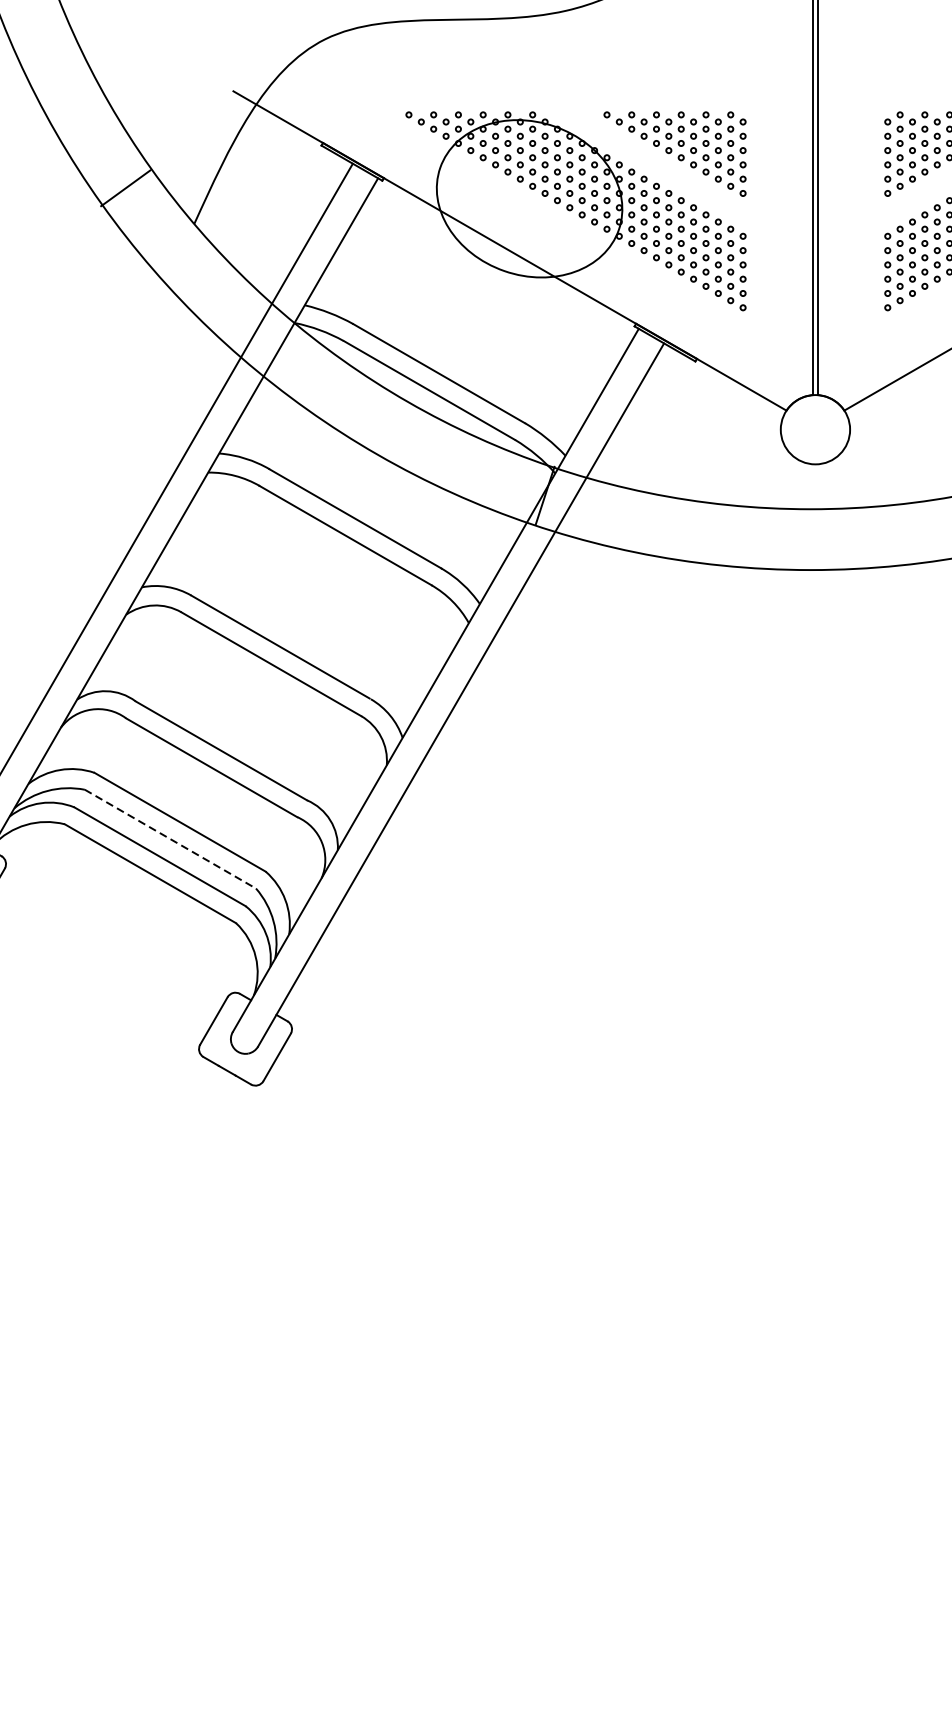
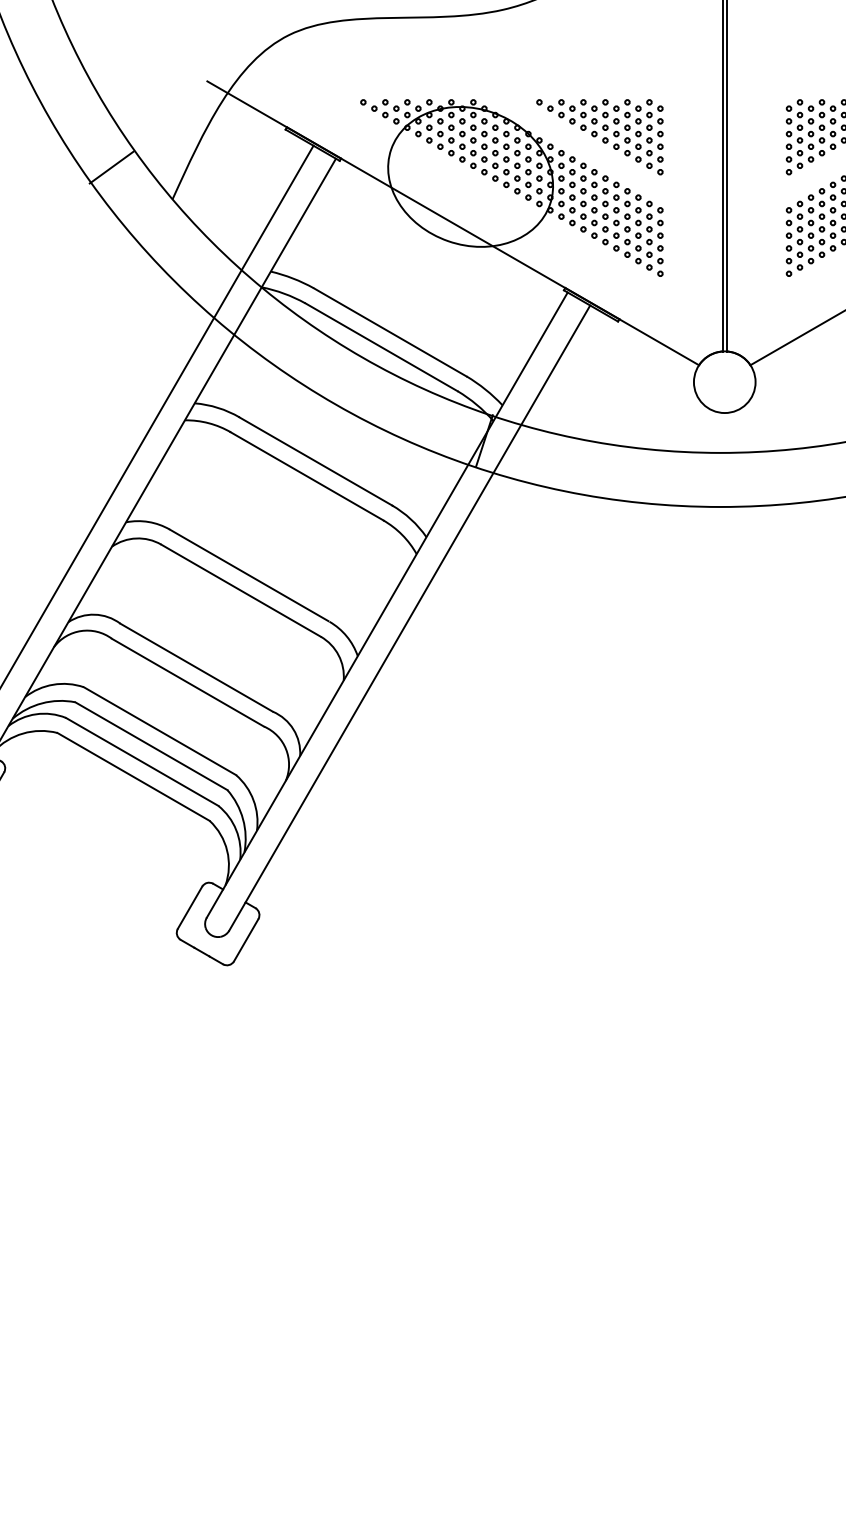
line: (170, 839) -> (151, 746), dashed -> solid

